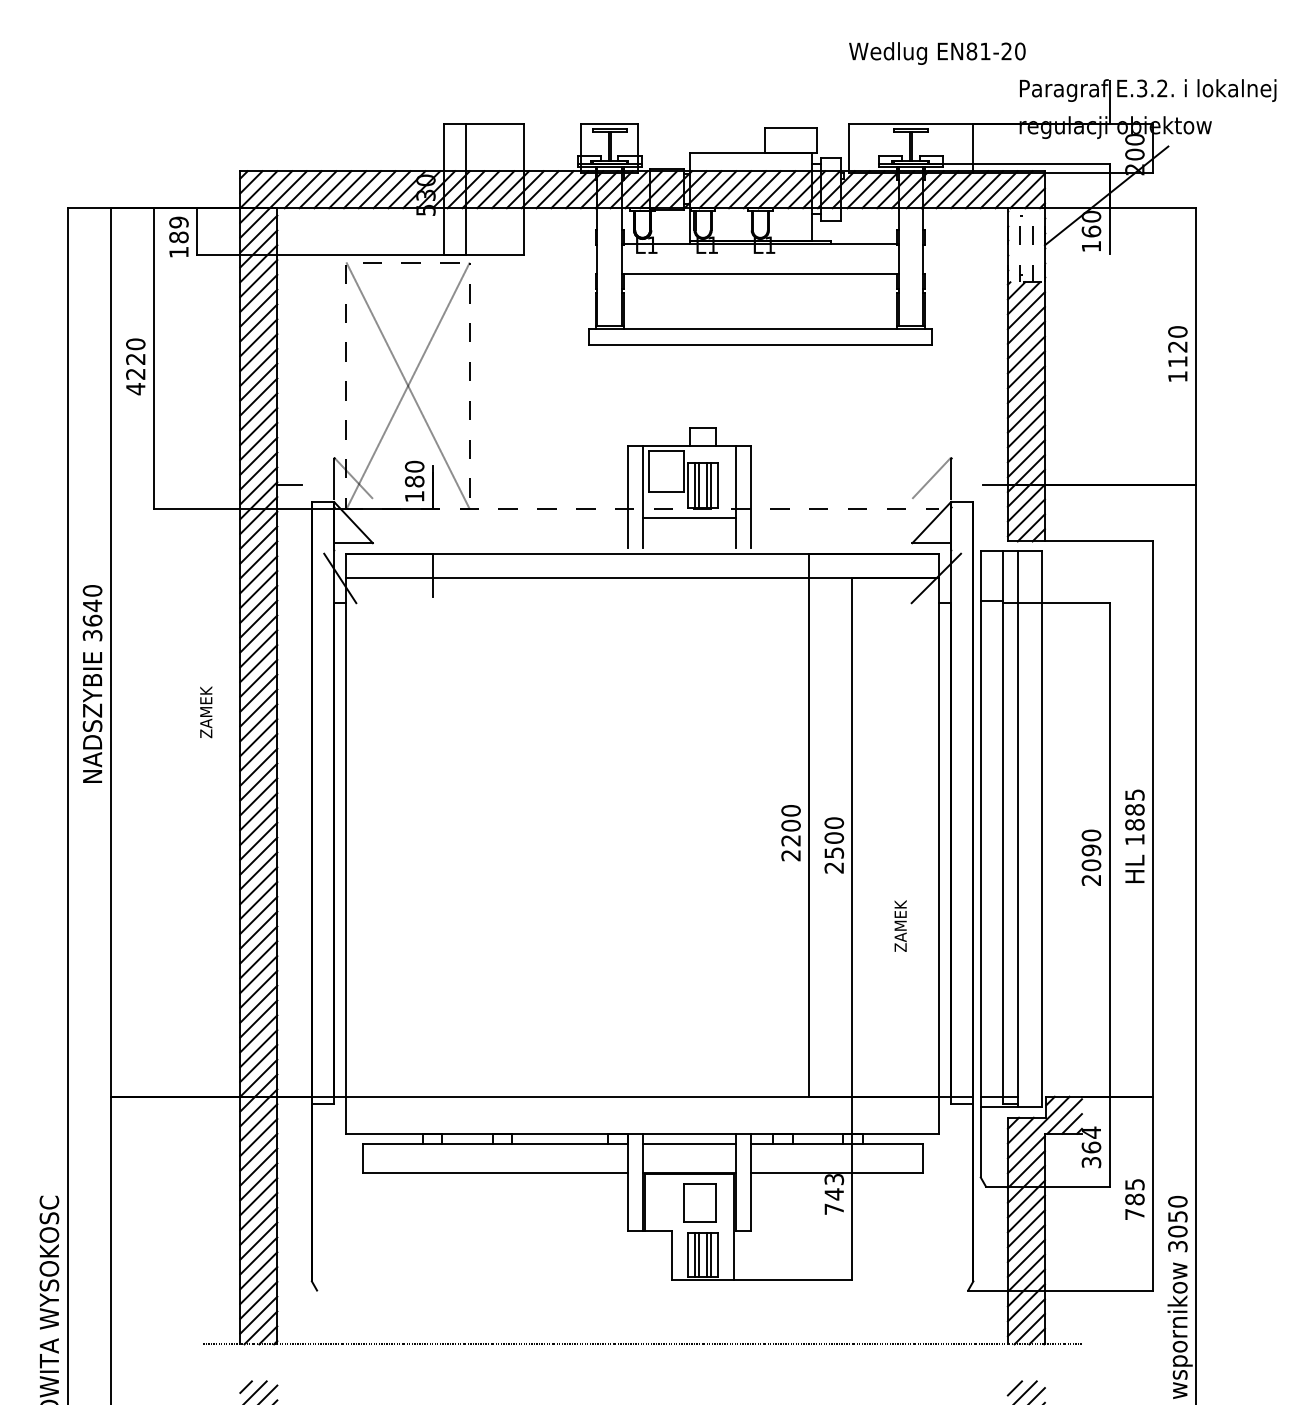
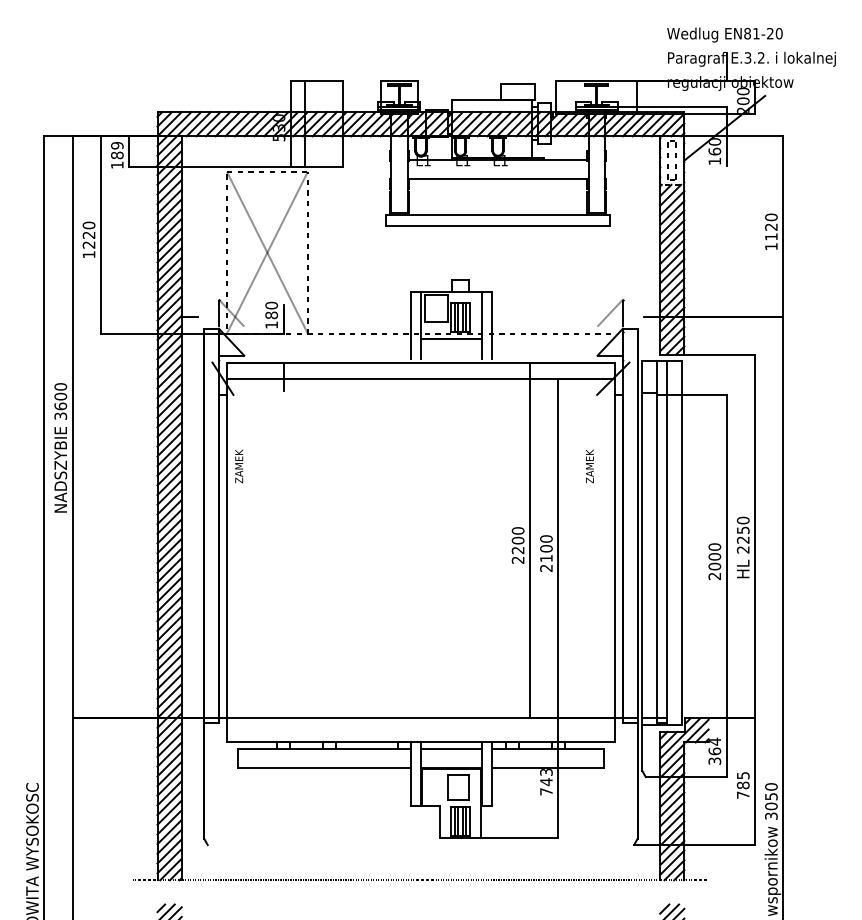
text: (936, 52) -> (724, 34), moved
text: (134, 388) -> (88, 254), 4220 -> 1220
text: (92, 605) -> (60, 396), 3640 -> 3600
text: (206, 712) -> (239, 466), moved
text: (1133, 816) -> (742, 534), 1885 -> 2250
text: (1090, 849) -> (714, 556), 2090 -> 2000
text: (834, 852) -> (546, 558), 2500 -> 2100
text: (900, 926) -> (589, 466), moved

